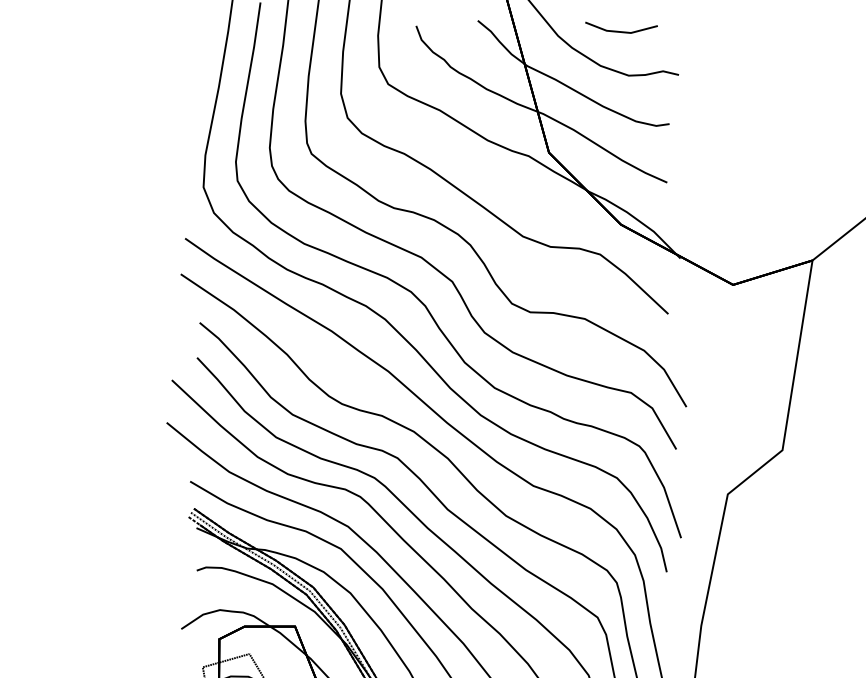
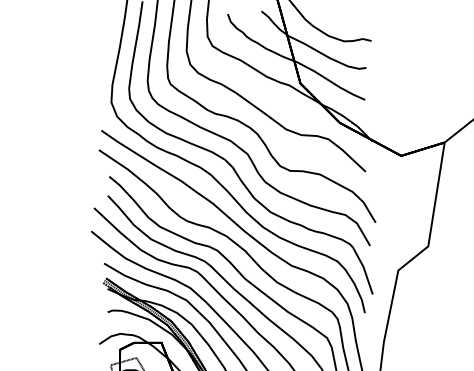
part: (622, 26) -> (340, 14), removed

